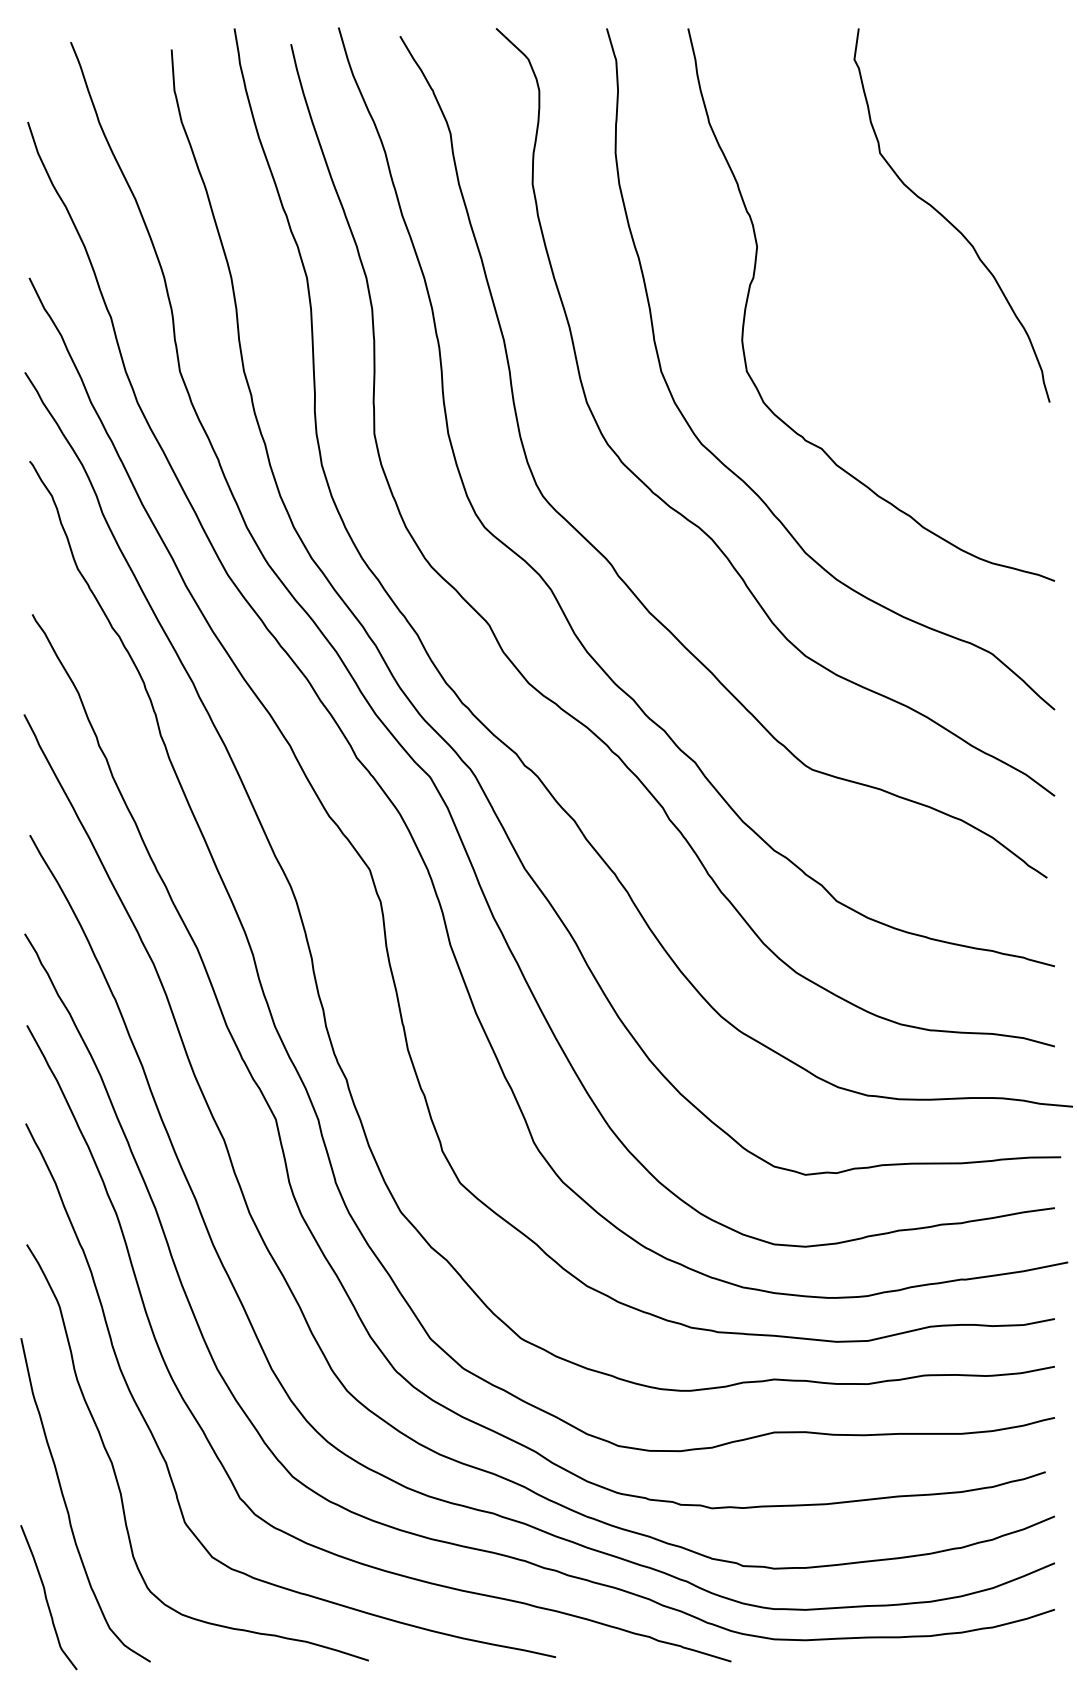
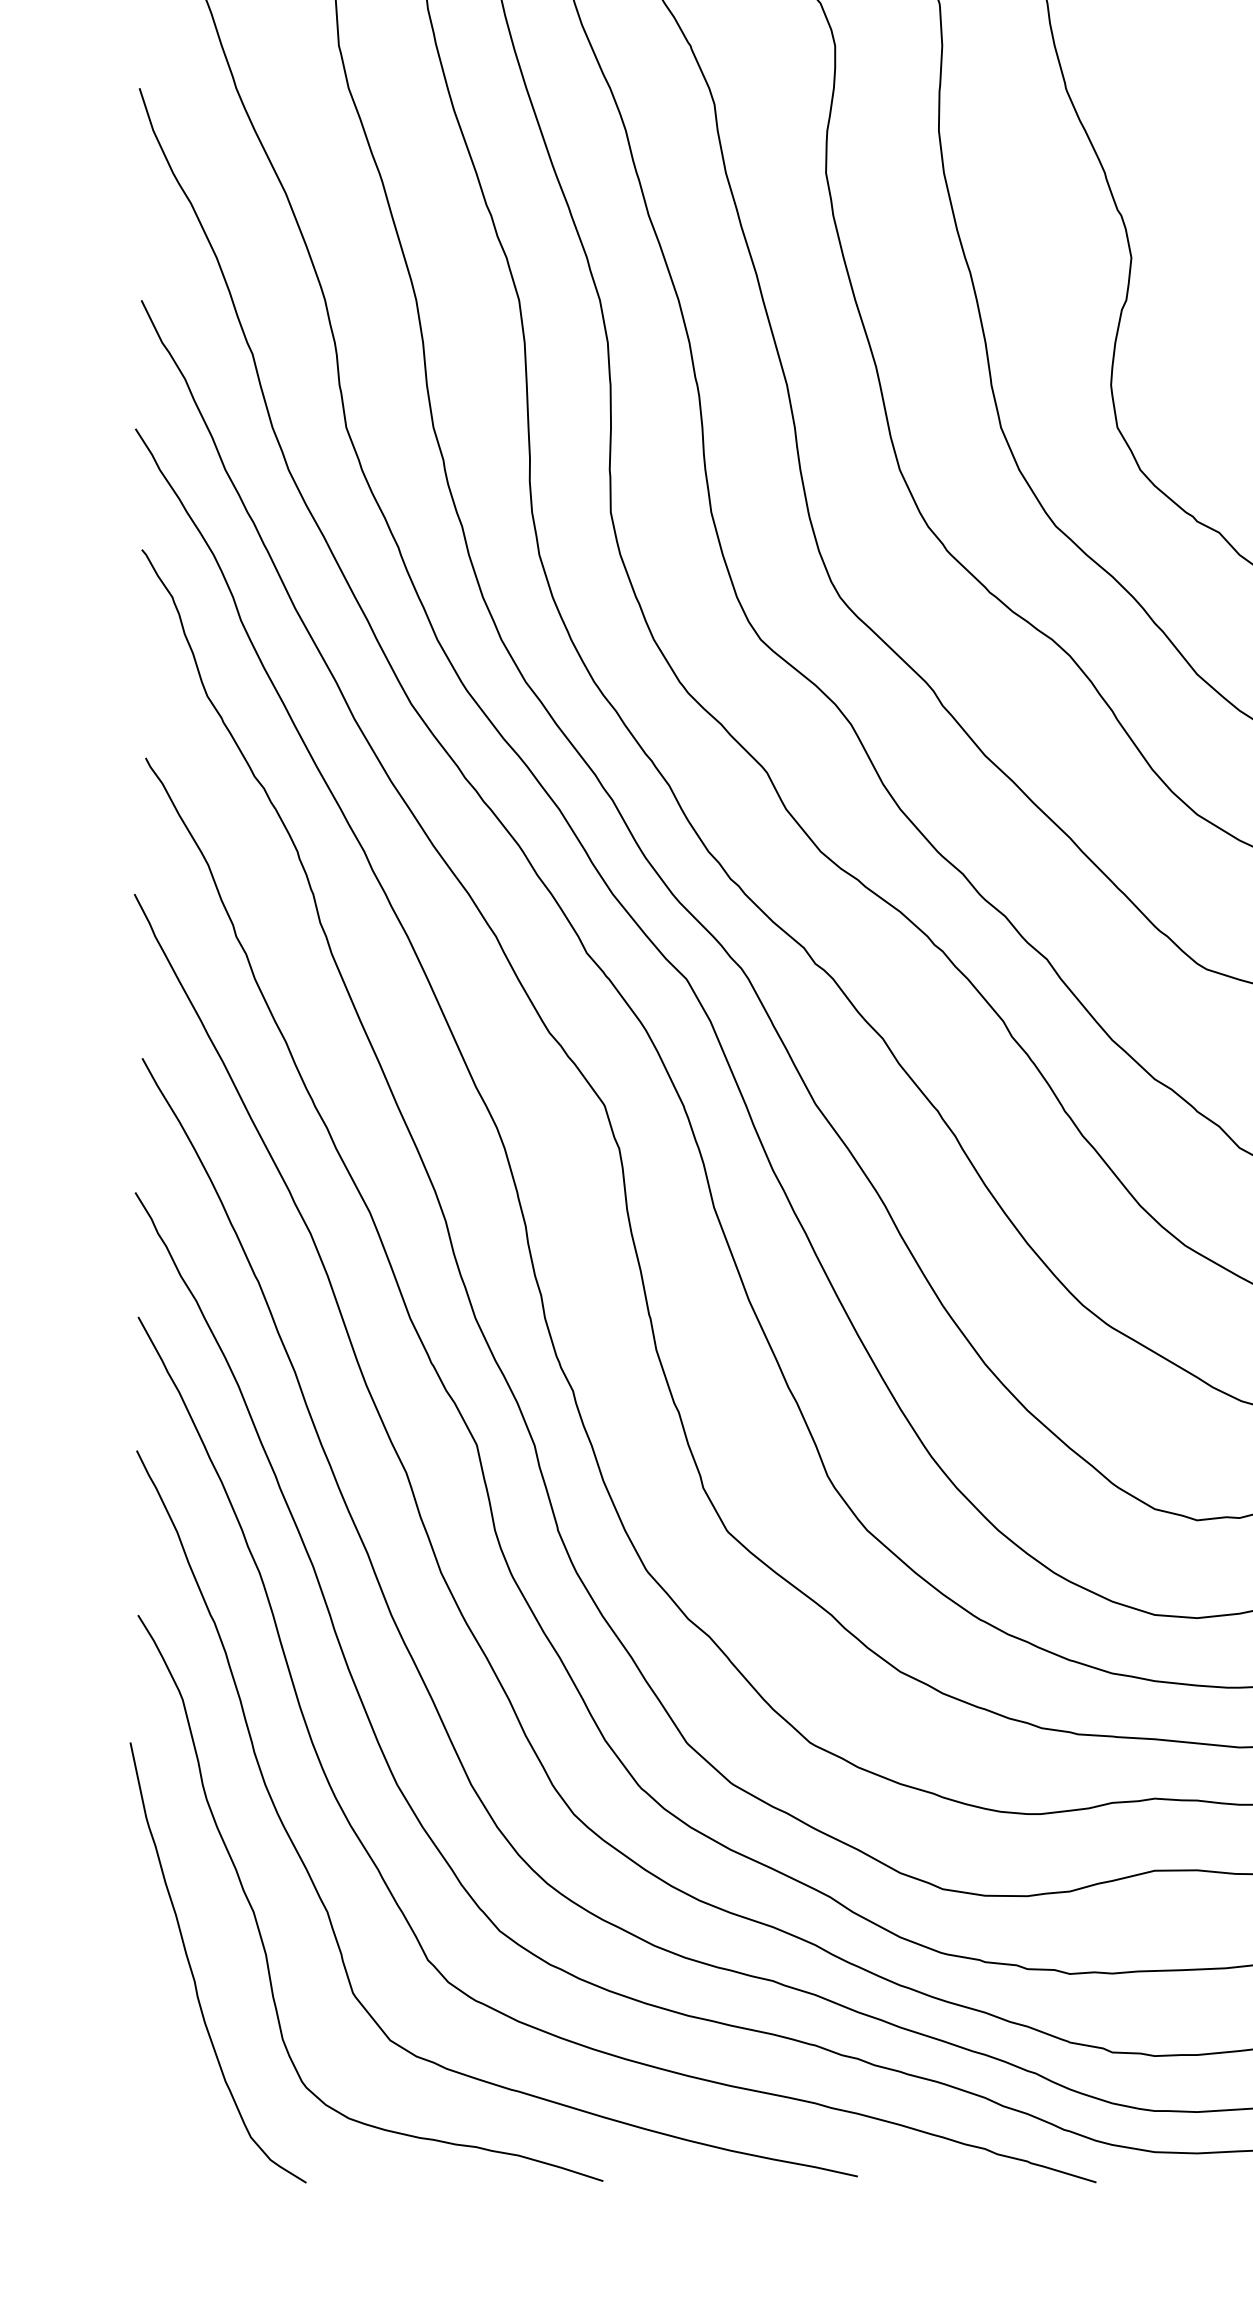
curve: (47, 1598) -> (166, 2096), removed

